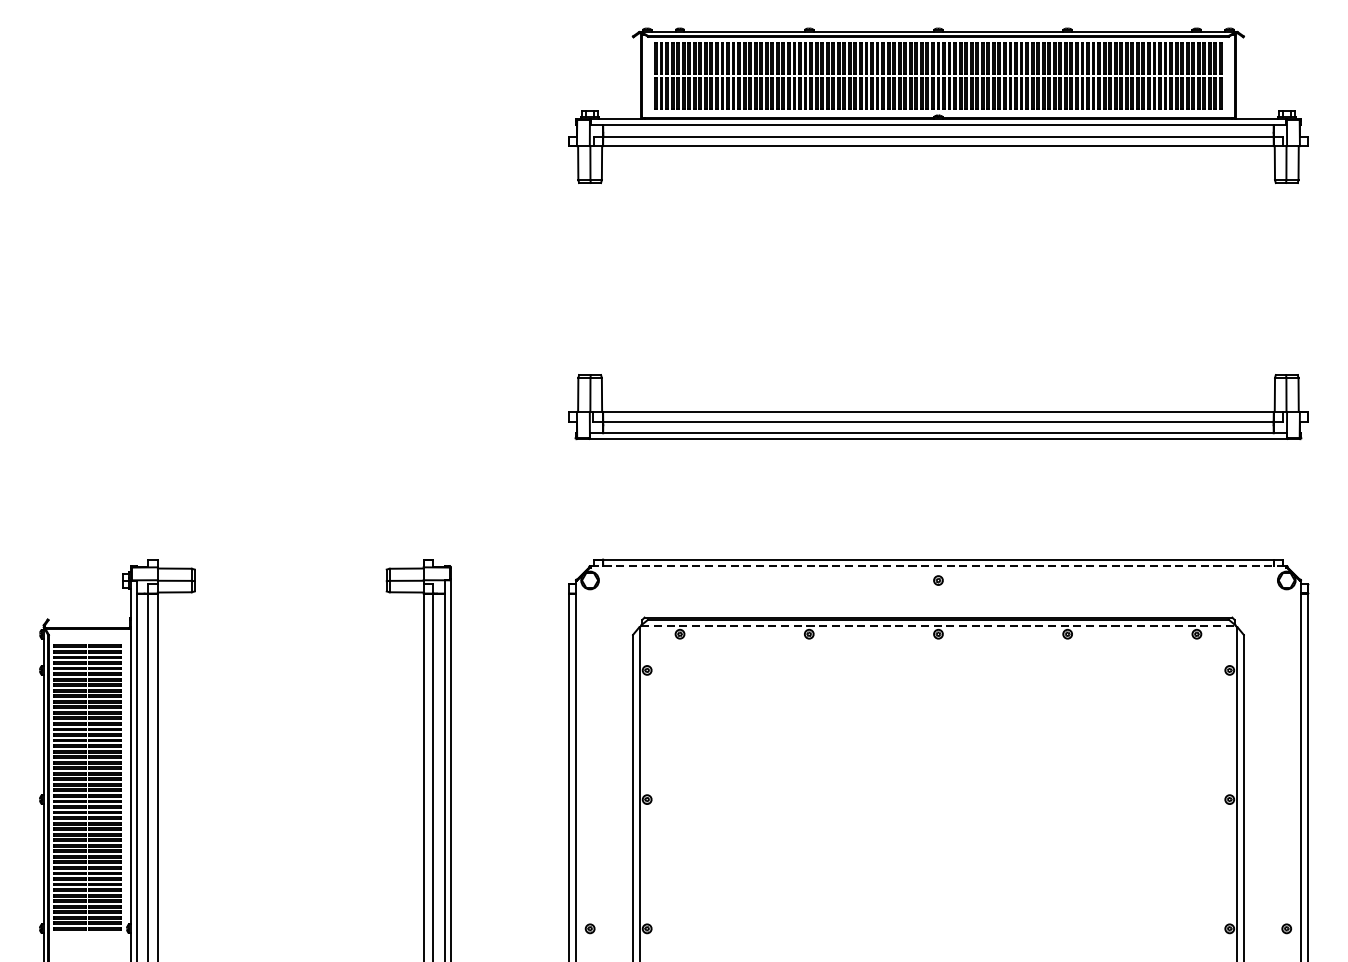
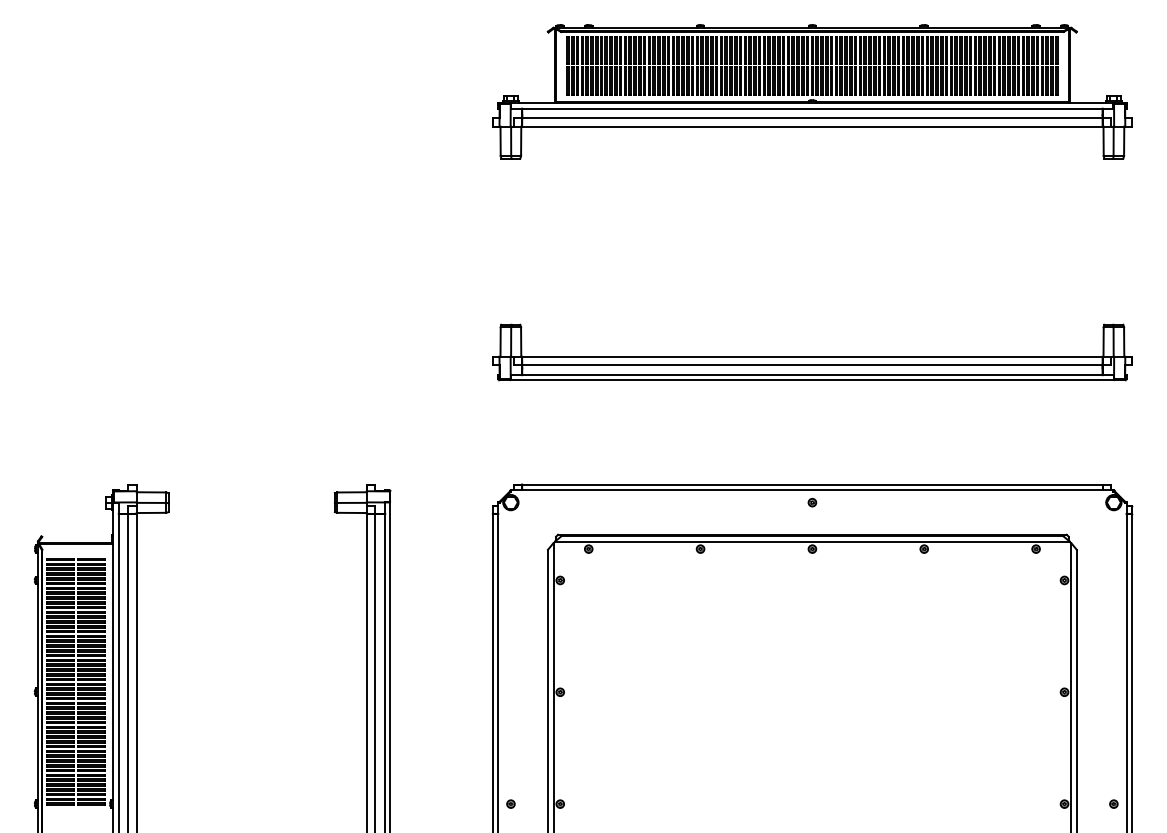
line: (938, 566) -> (812, 490), dashed -> solid
line: (938, 625) -> (812, 541), dashed -> solid

